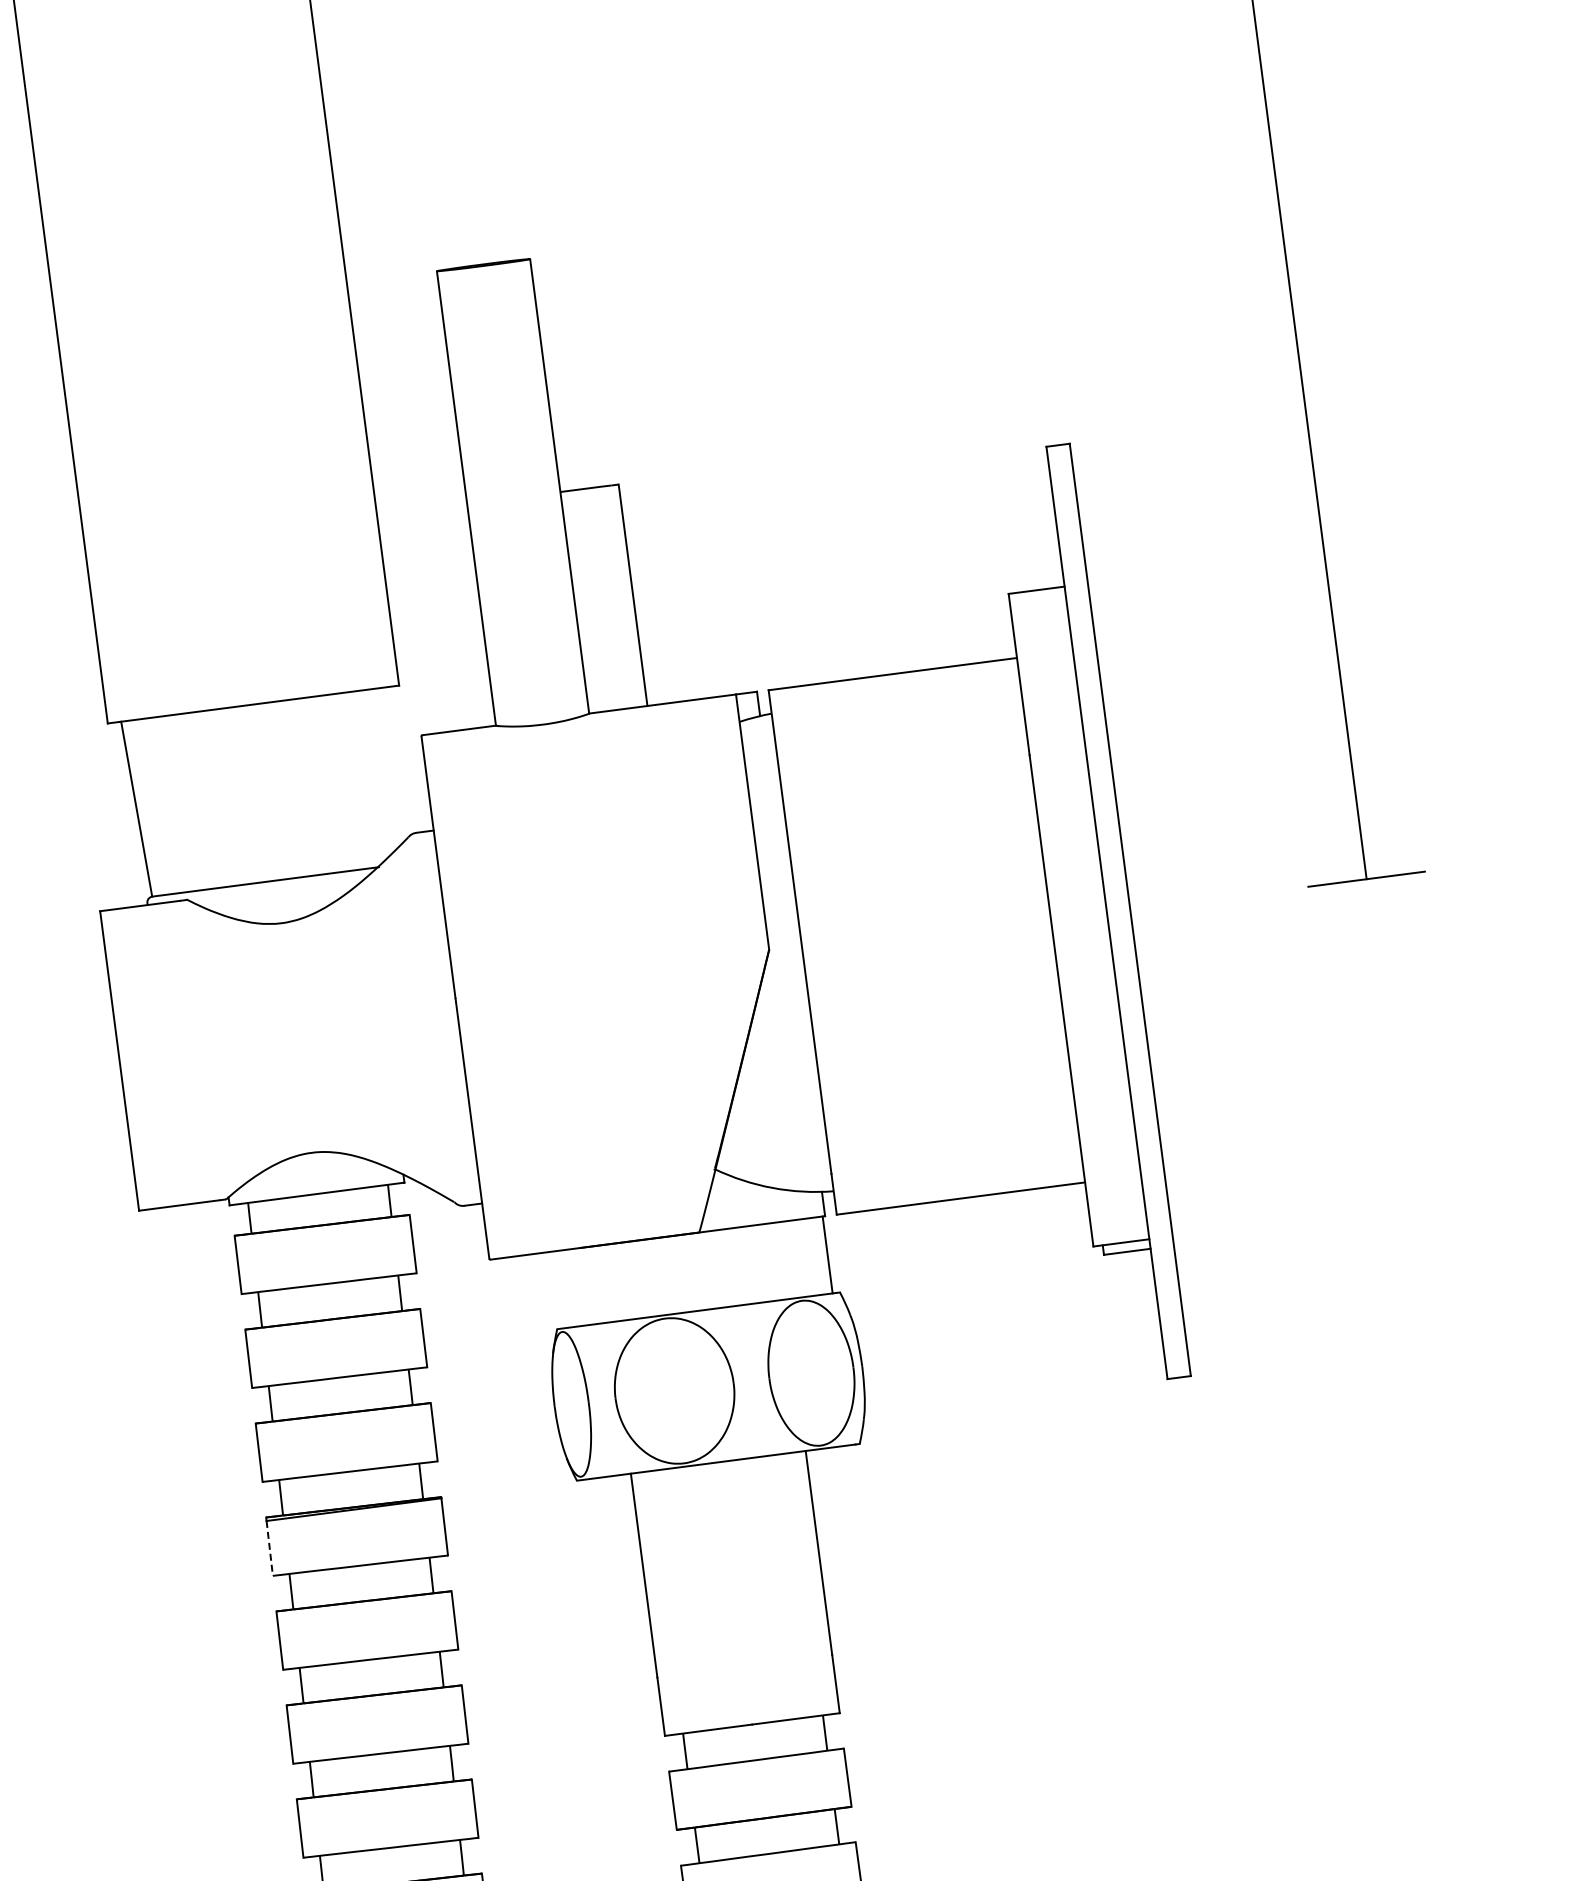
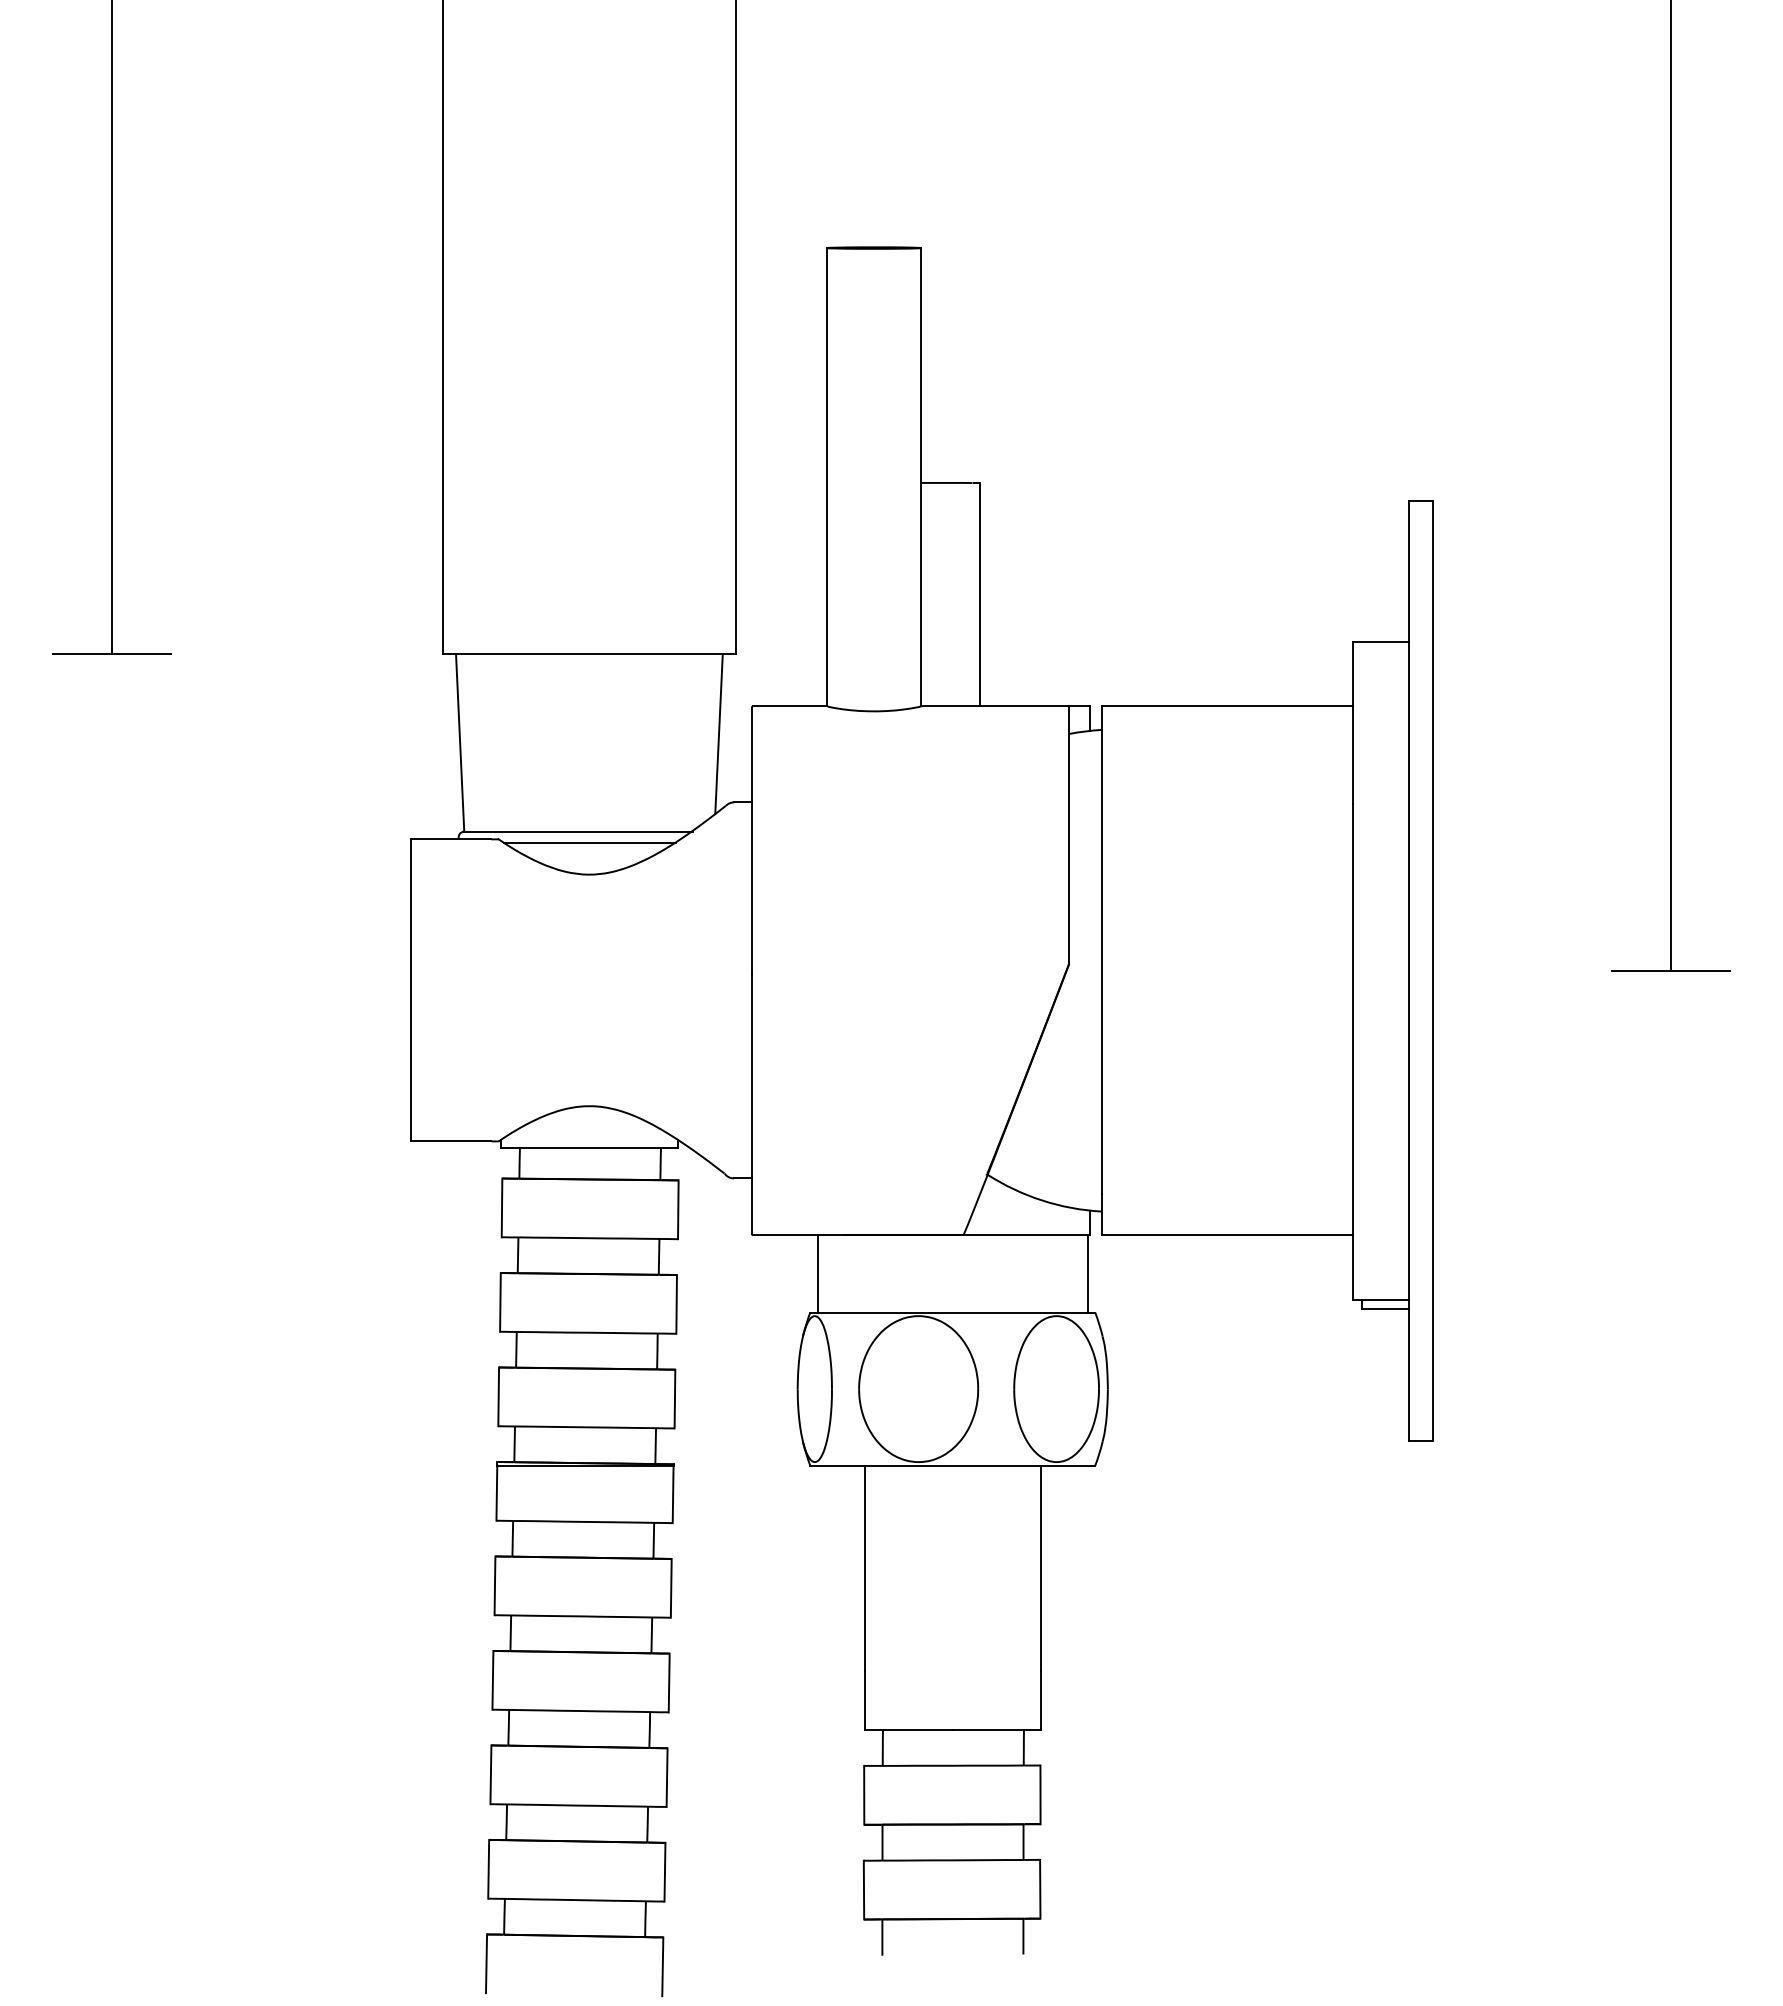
line: (391, 767) -> (718, 734), added
line: (277, 892) -> (589, 843), added
line: (559, 1289) -> (817, 1273), added
line: (269, 1548) -> (496, 1493), dashed -> solid

